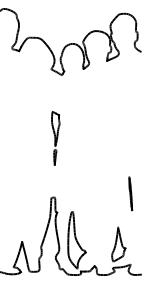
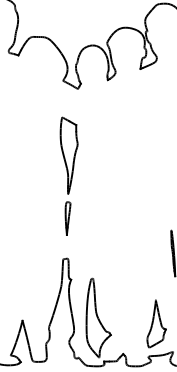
part: (55, 138) -> (68, 176), size x1.6

